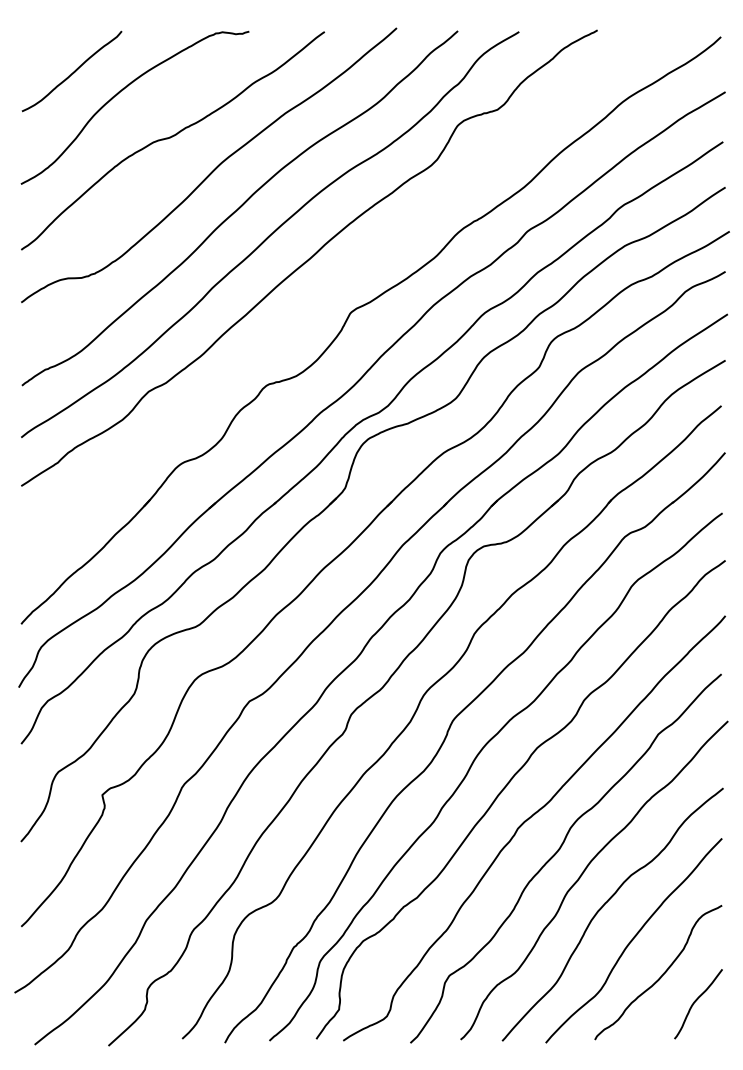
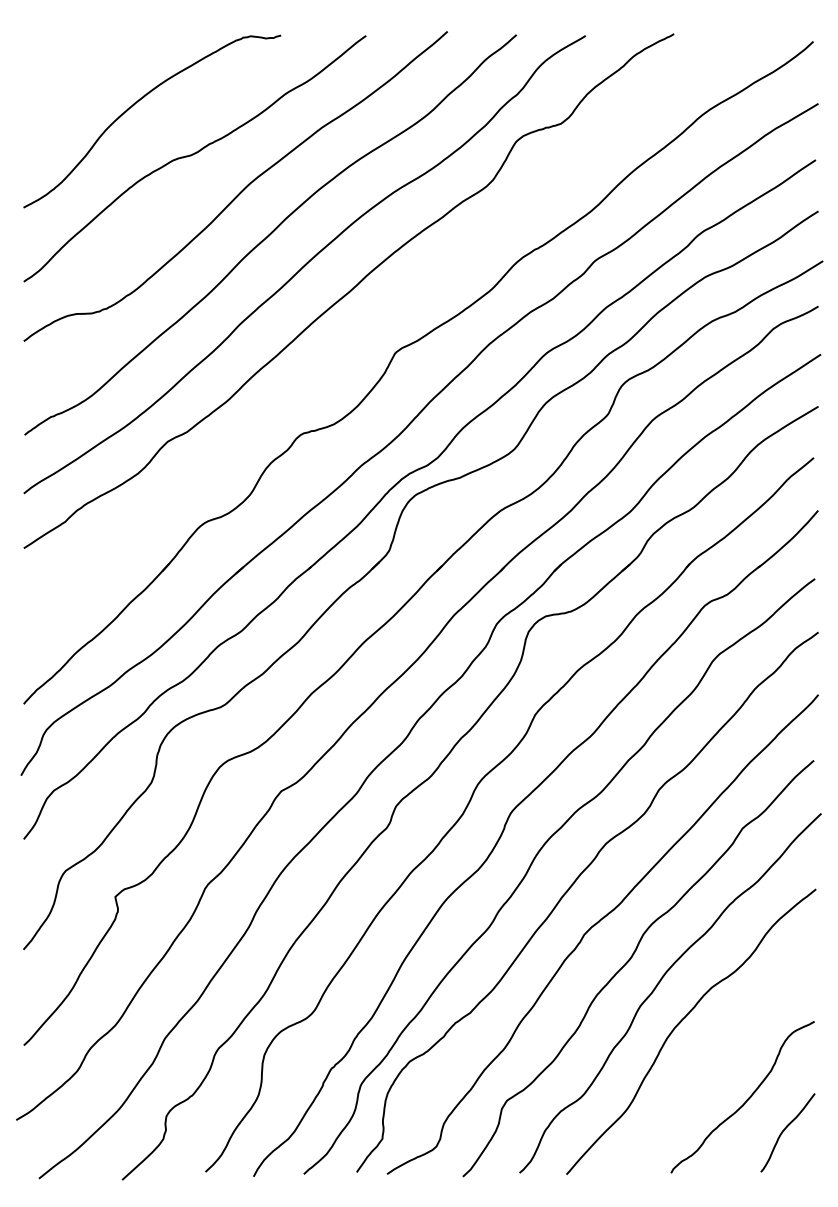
curve: (72, 72) -> (81, 81), removed
curve: (633, 940) -> (714, 1060), removed

